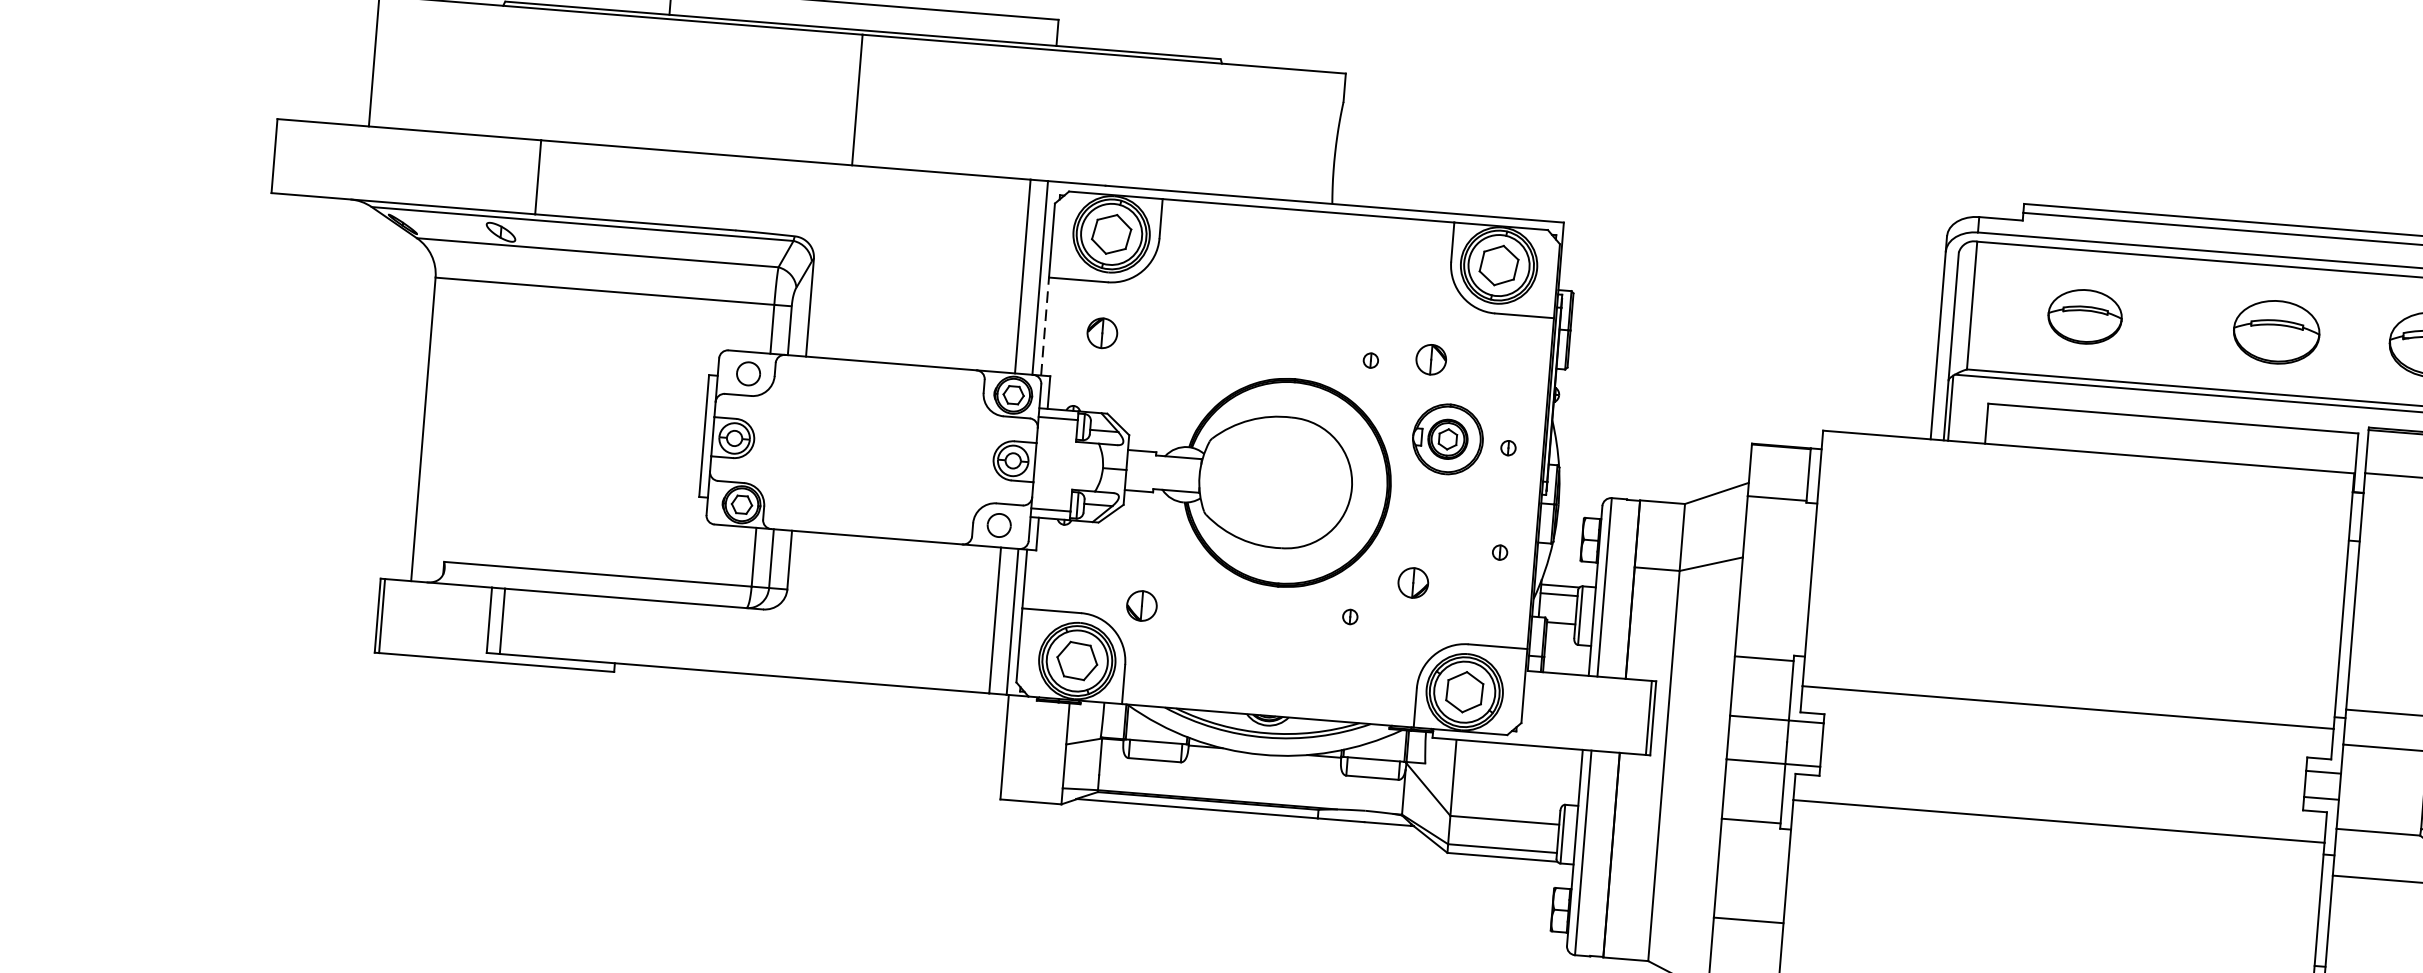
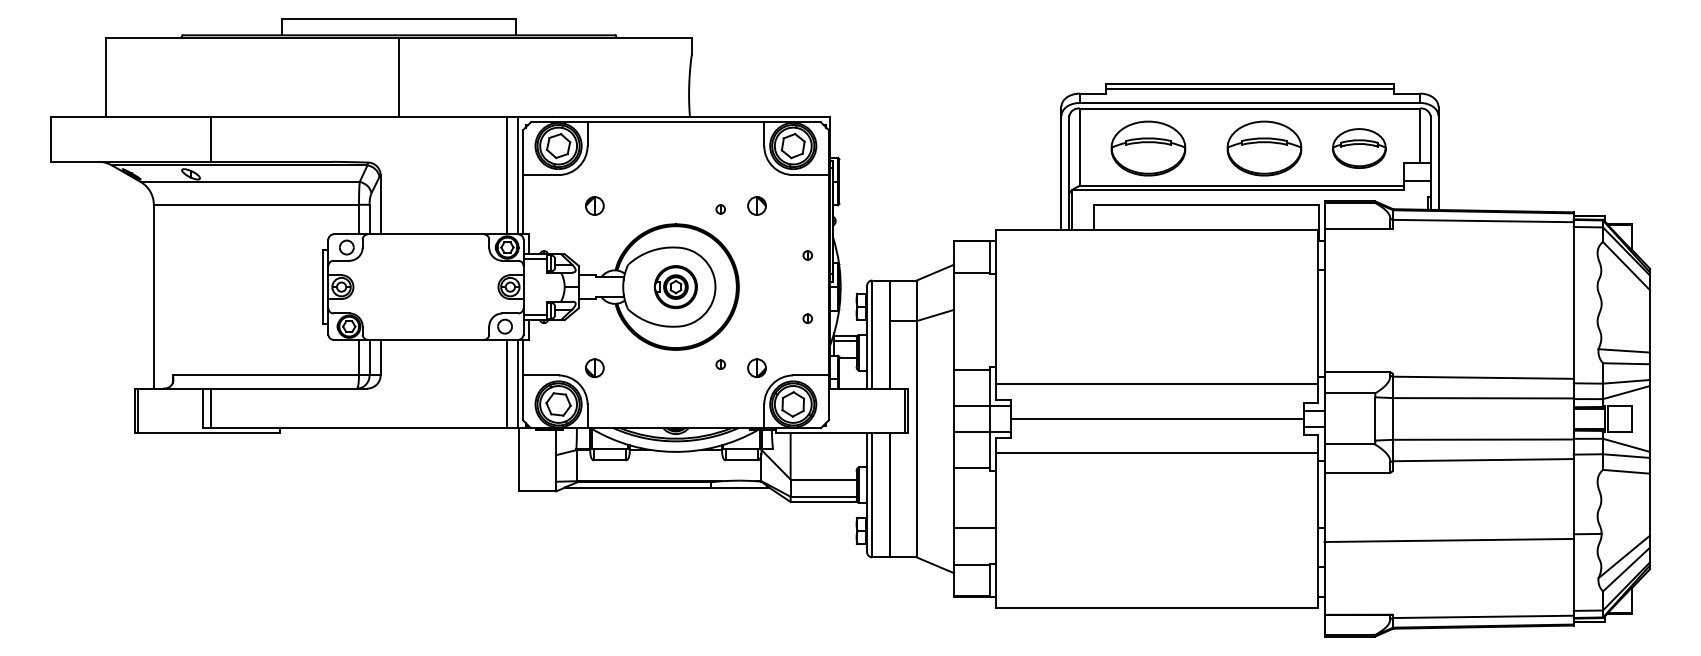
part: (2085, 316) -> (1148, 148), size x1.67
line: (1045, 326) -> (523, 204), dashed -> solid
part: (1101, 332) -> (594, 205), moved
part: (2276, 332) -> (1264, 148), size x1.43
part: (1447, 439) -> (675, 287), moved
part: (1412, 583) -> (756, 368), moved
line: (2062, 763) -> (1156, 418), added

